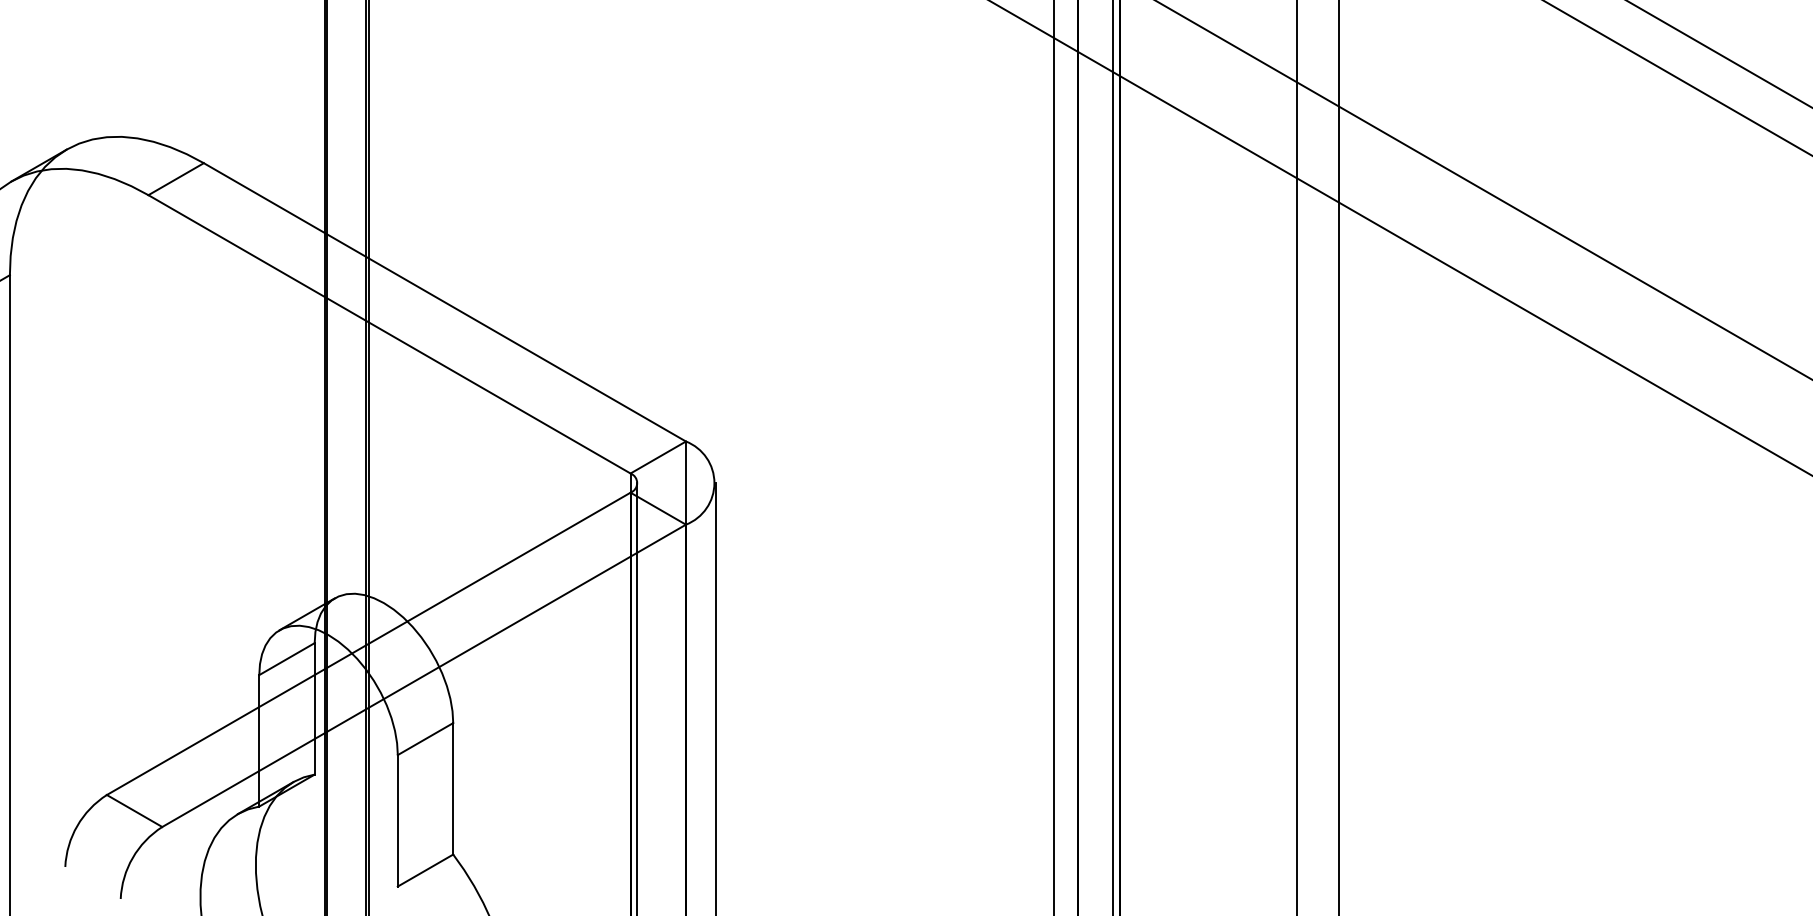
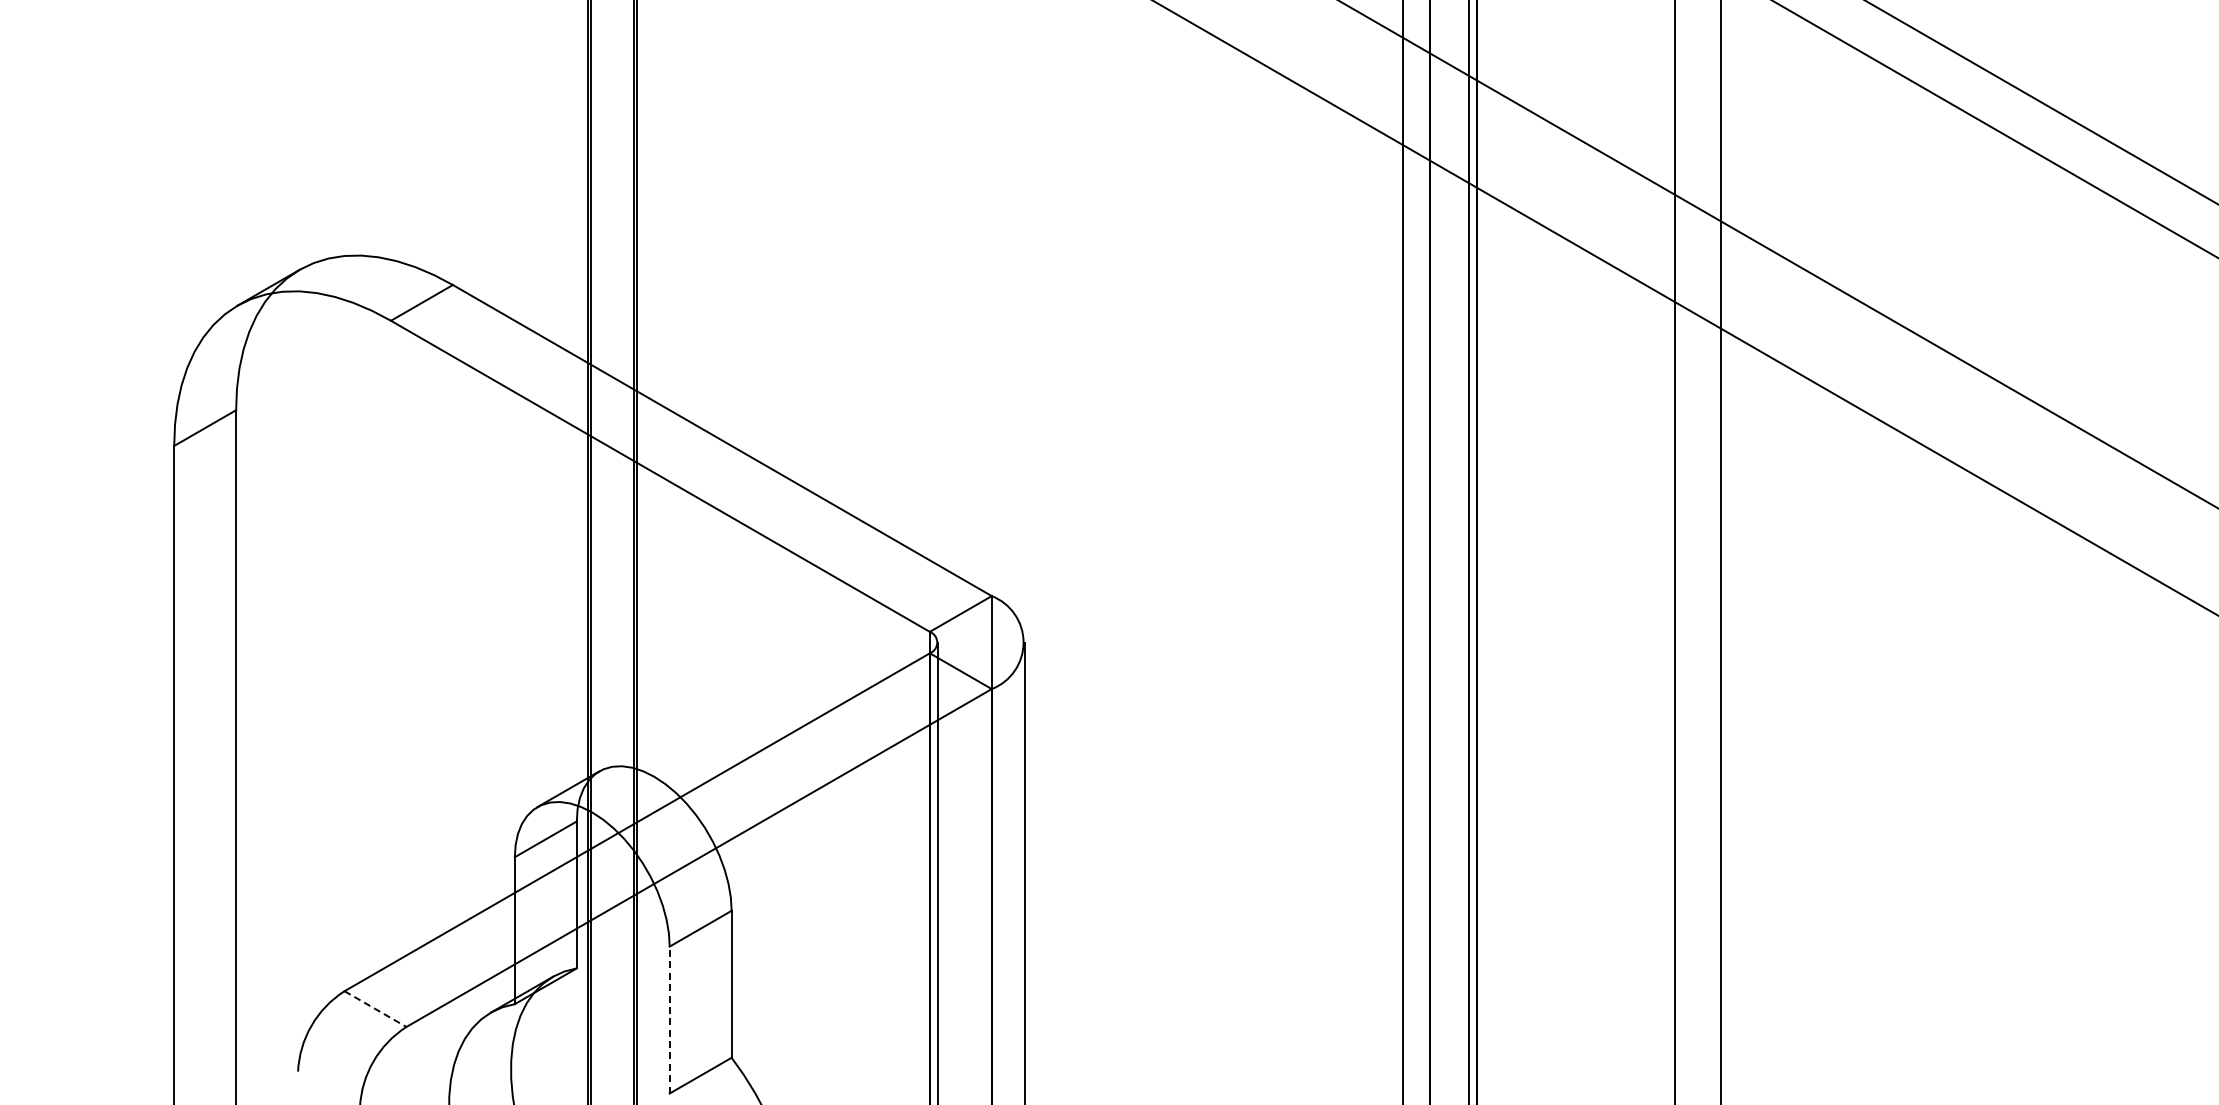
line: (134, 811) -> (375, 1009), solid -> dashed
line: (397, 820) -> (669, 1019), solid -> dashed

